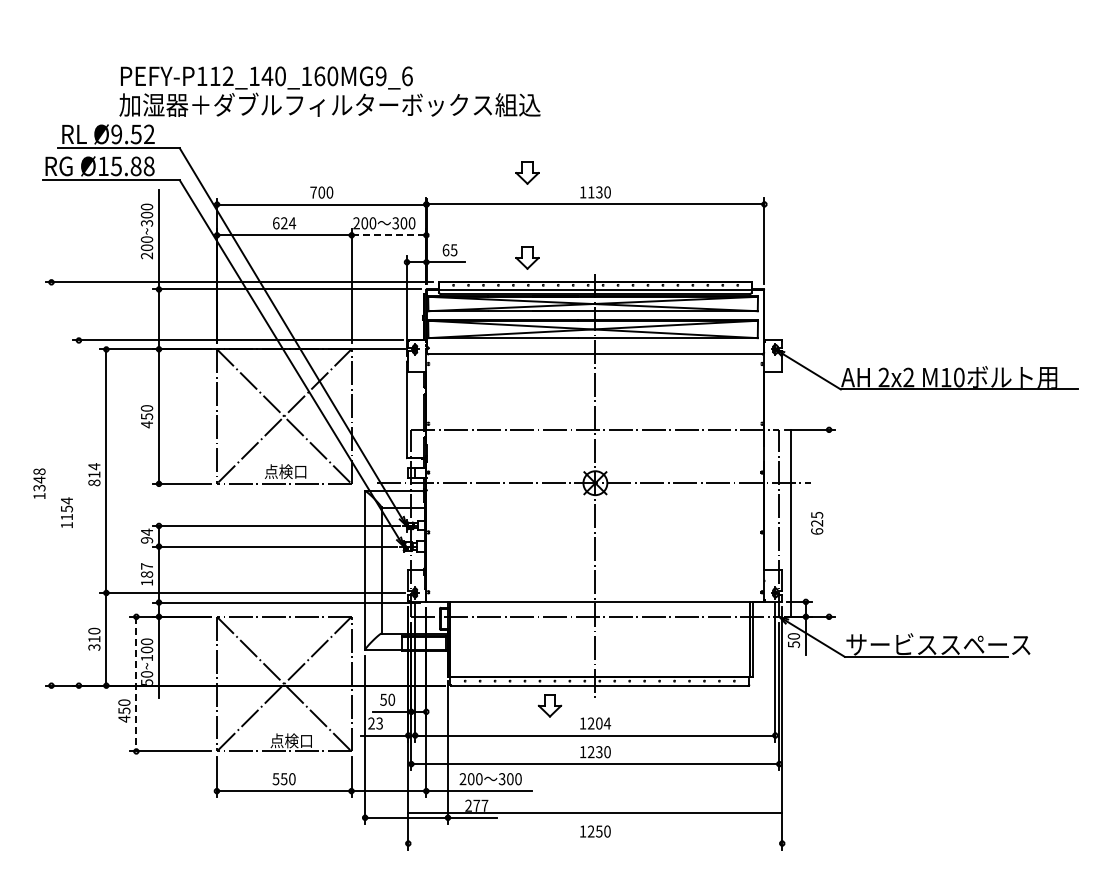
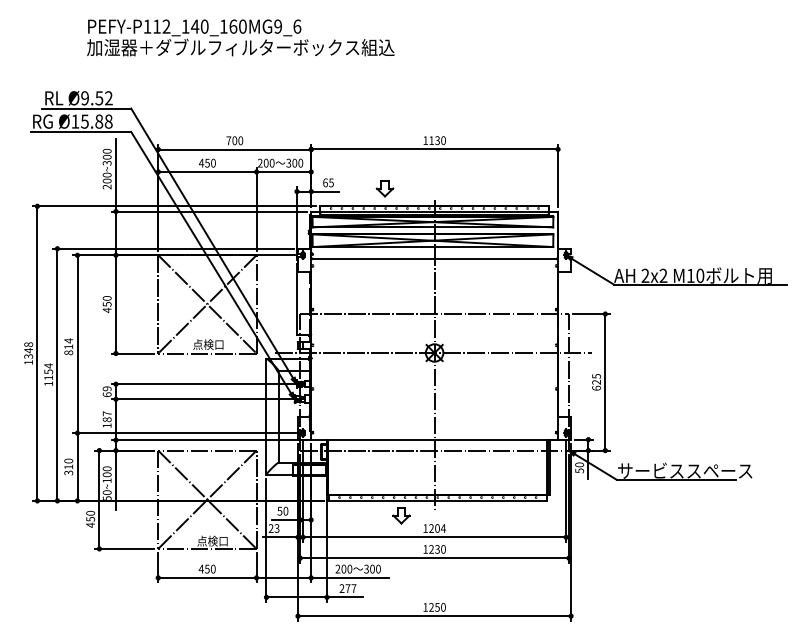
text: (329, 91) -> (240, 37), moved
part: (527, 172) -> (385, 126), removed
text: (284, 223) -> (207, 163), 624 -> 450
line: (389, 235) -> (284, 172), dashed -> solid
line: (51, 483) -> (37, 353), added
line: (78, 512) -> (57, 374), added
line: (791, 522) -> (605, 381), moved
text: (146, 535) -> (106, 391), 94 -> 69
line: (136, 684) -> (99, 500), dashed -> solid
text: (275, 779) -> (201, 569), 550 -> 450
line: (595, 812) -> (434, 616), moved

